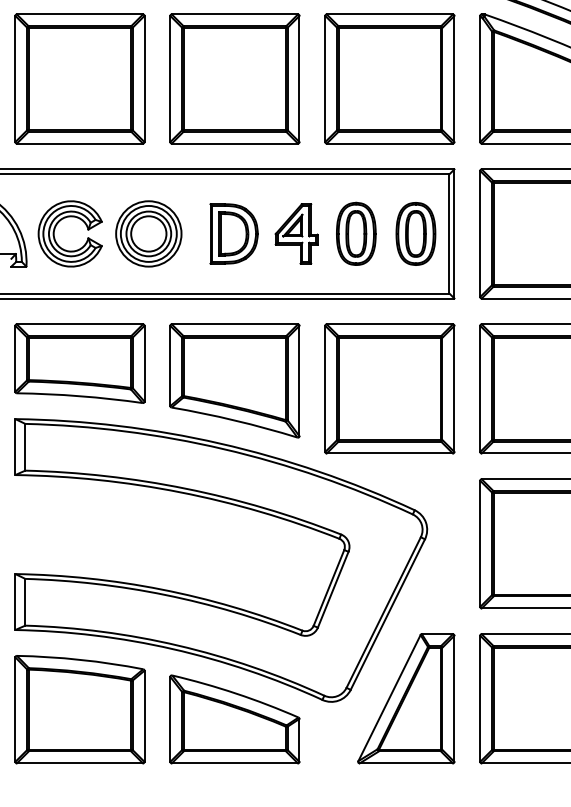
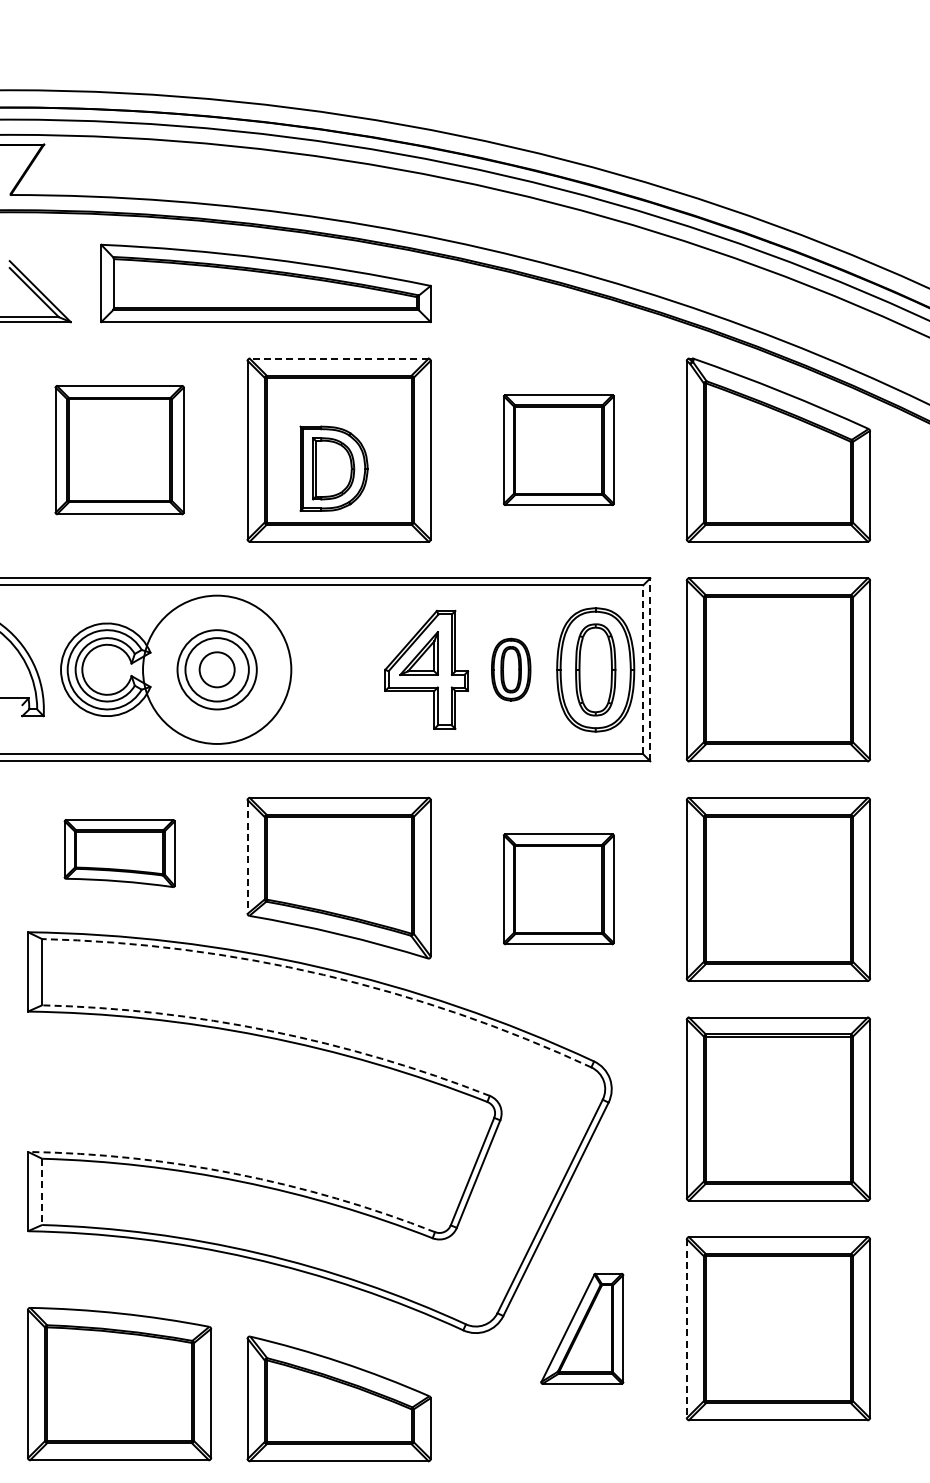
line: (234, 14) -> (338, 358), solid -> dashed
part: (79, 78) -> (119, 449), size x0.7
part: (389, 78) -> (558, 449), size x0.6
circle: (148, 233) -> (216, 669), size x1.6
circle: (149, 233) -> (217, 669), size x0.7
part: (233, 233) -> (333, 468), moved
part: (296, 233) -> (426, 669), size x1.4
part: (355, 233) -> (510, 669), size x0.7
part: (415, 233) -> (595, 669), size x1.4
line: (449, 233) -> (643, 669), solid -> dashed
line: (454, 233) -> (650, 669), solid -> dashed
part: (79, 363) -> (119, 853), size x0.6
line: (170, 365) -> (247, 856), solid -> dashed
part: (389, 388) -> (558, 888), size x0.6
arc: (223, 448) -> (323, 974), solid -> dashed
arc: (185, 488) -> (269, 1030), solid -> dashed
arc: (161, 589) -> (235, 1173), solid -> dashed
line: (25, 602) -> (42, 1192), solid -> dashed
part: (406, 698) -> (582, 1328), size x0.6
line: (479, 699) -> (686, 1329), solid -> dashed
part: (79, 709) -> (119, 1384), moved
part: (234, 719) -> (338, 1398), moved

